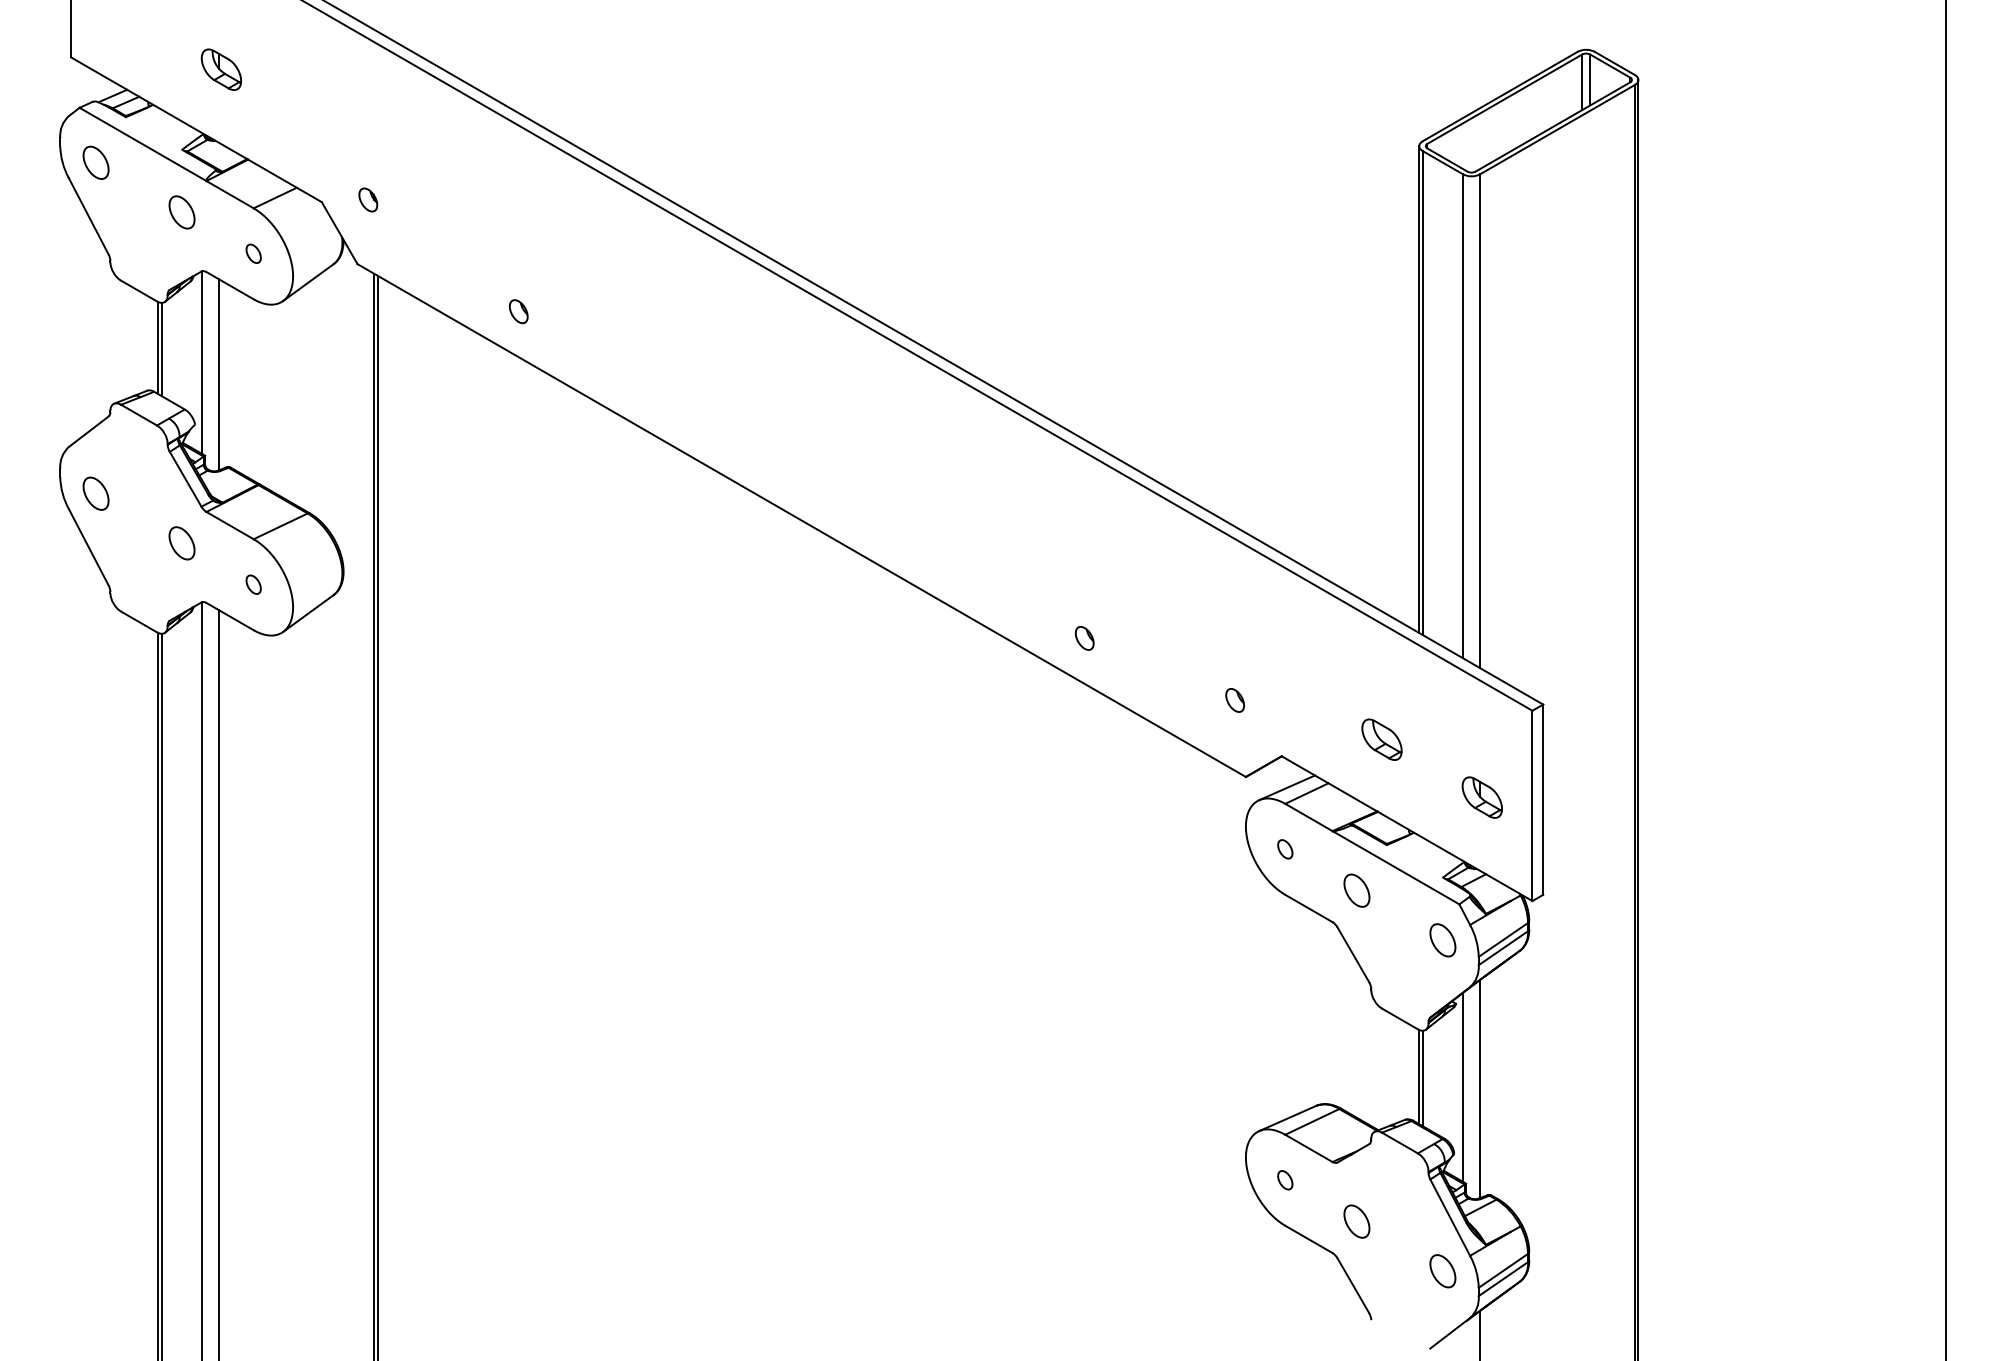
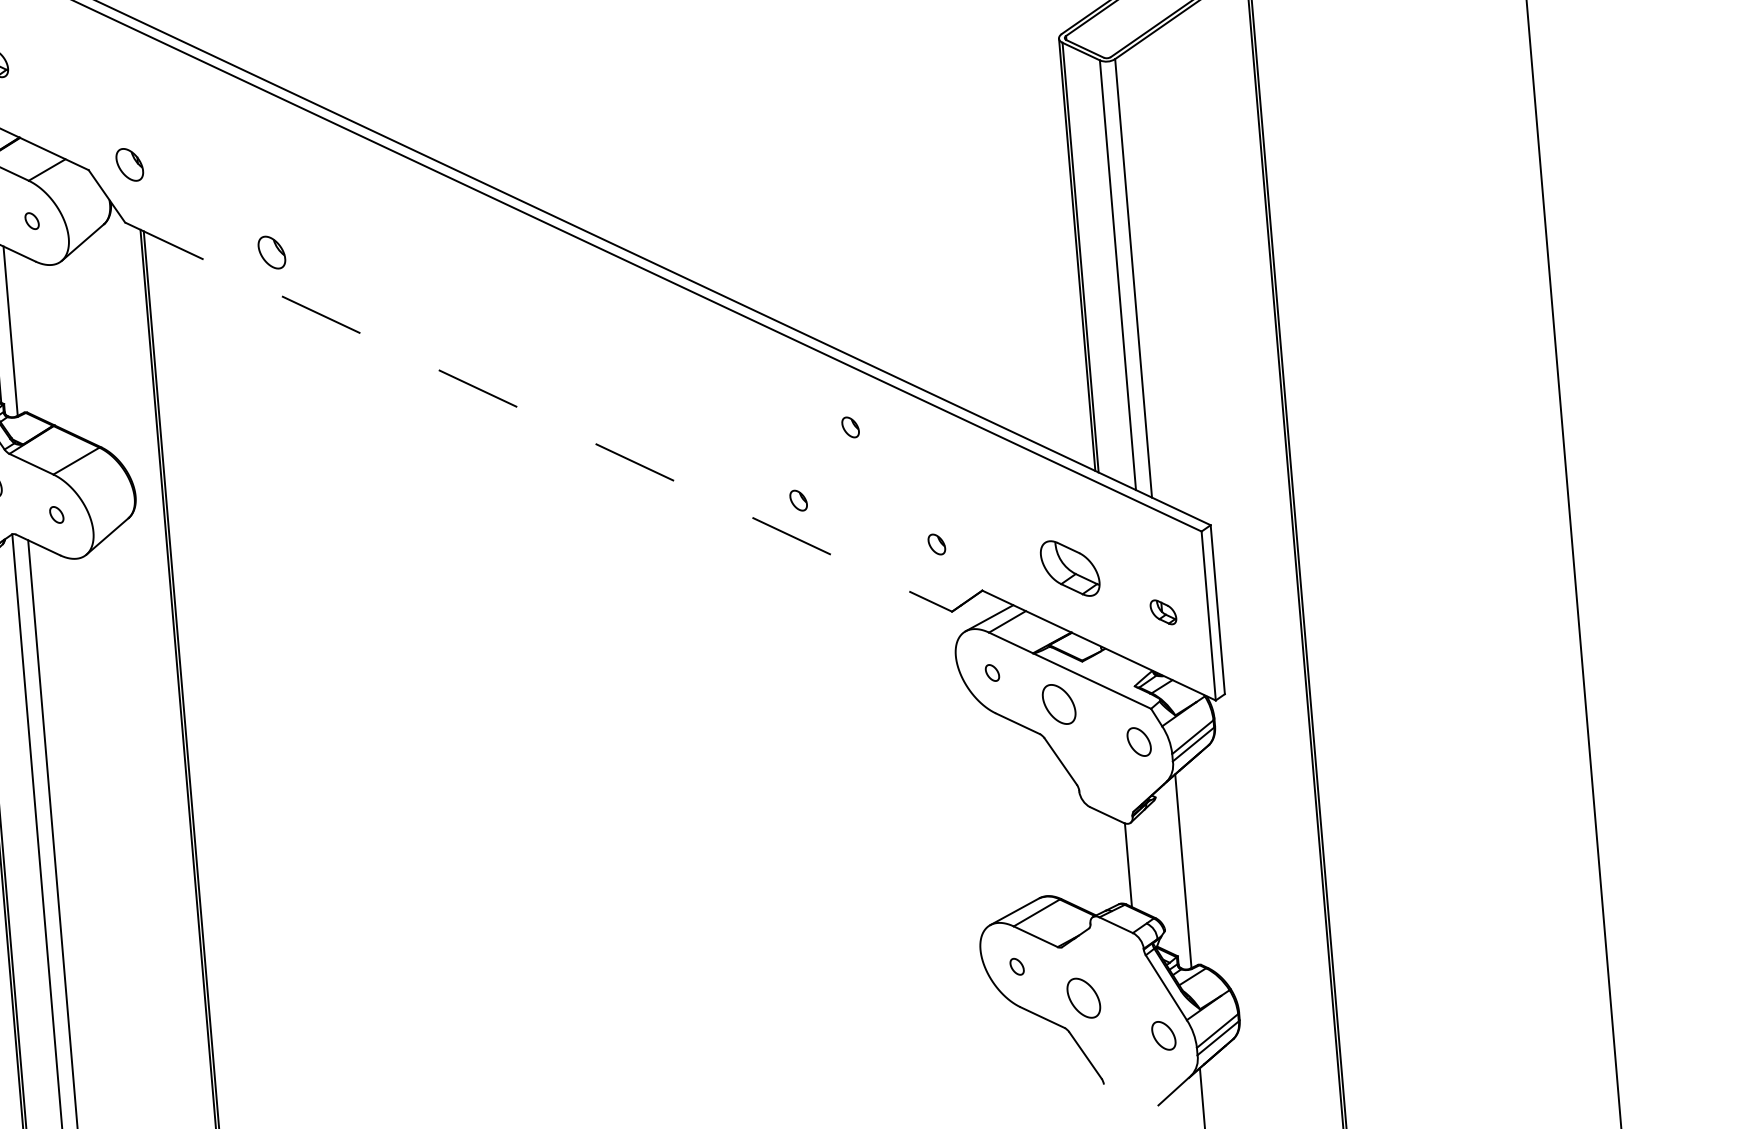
part: (368, 199) -> (130, 164), size x1.6
part: (518, 311) -> (271, 252), size x1.6
line: (801, 520) -> (538, 417), solid -> dashed
part: (1149, 561) -> (850, 427), added
part: (1381, 739) -> (1069, 568), size x1.6
part: (1481, 797) -> (1162, 612), size x0.7
part: (1356, 890) -> (1058, 704), size x1.4
line: (1422, 1078) -> (1131, 866), removed
line: (1462, 1086) -> (1167, 870), removed
part: (1356, 1221) -> (1083, 998), size x1.4

